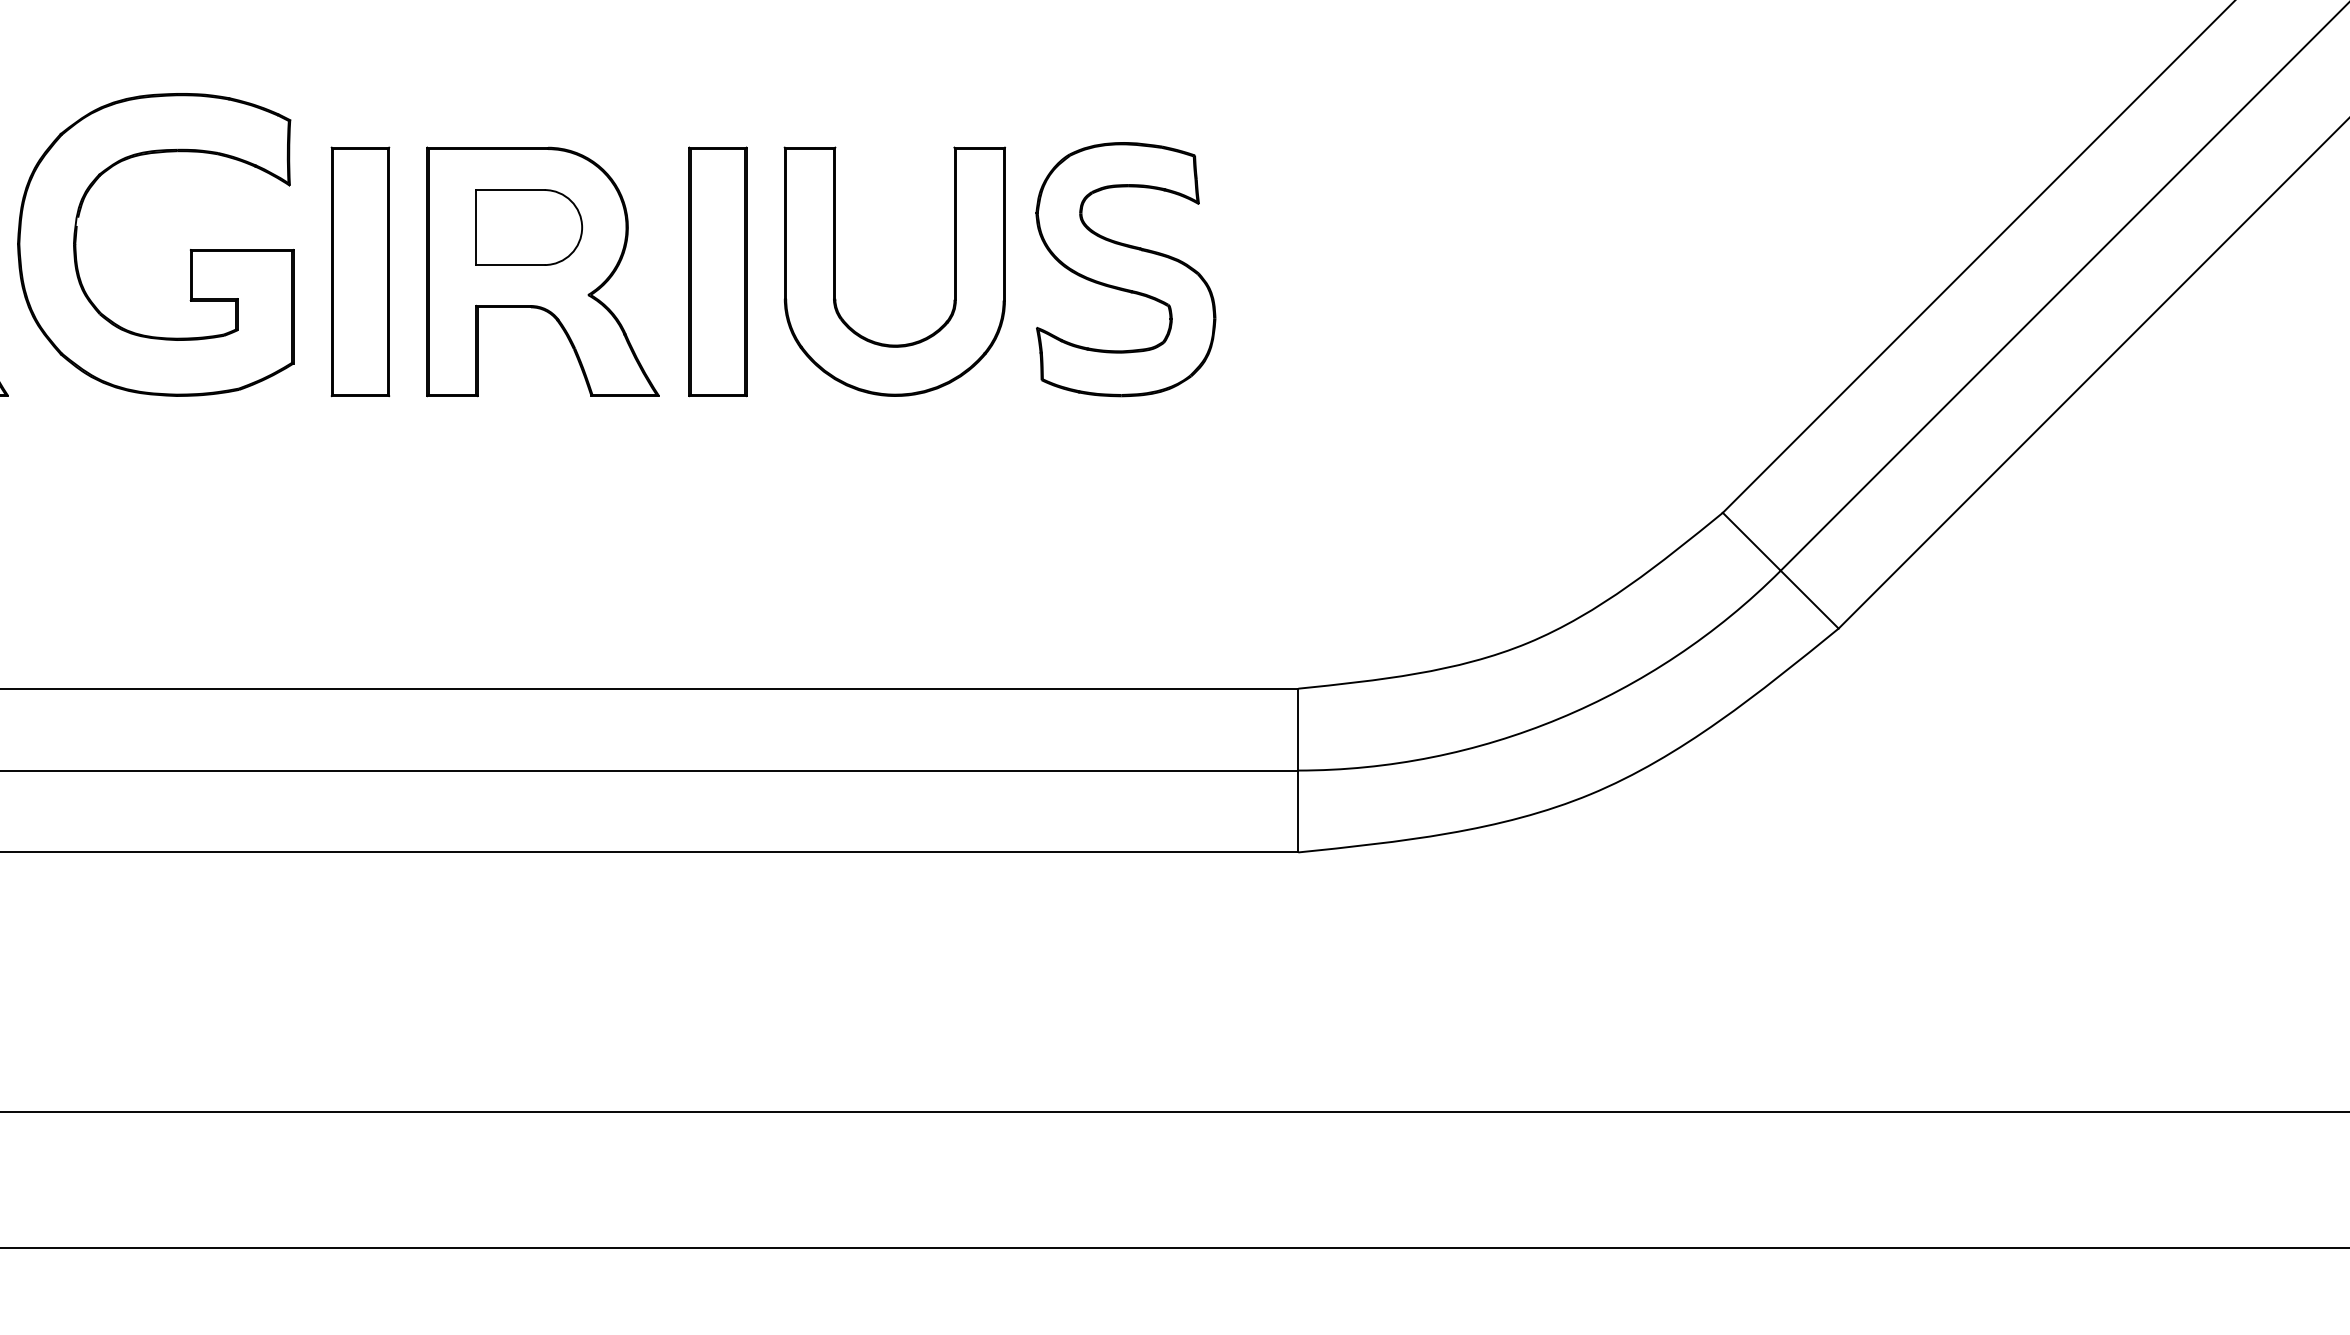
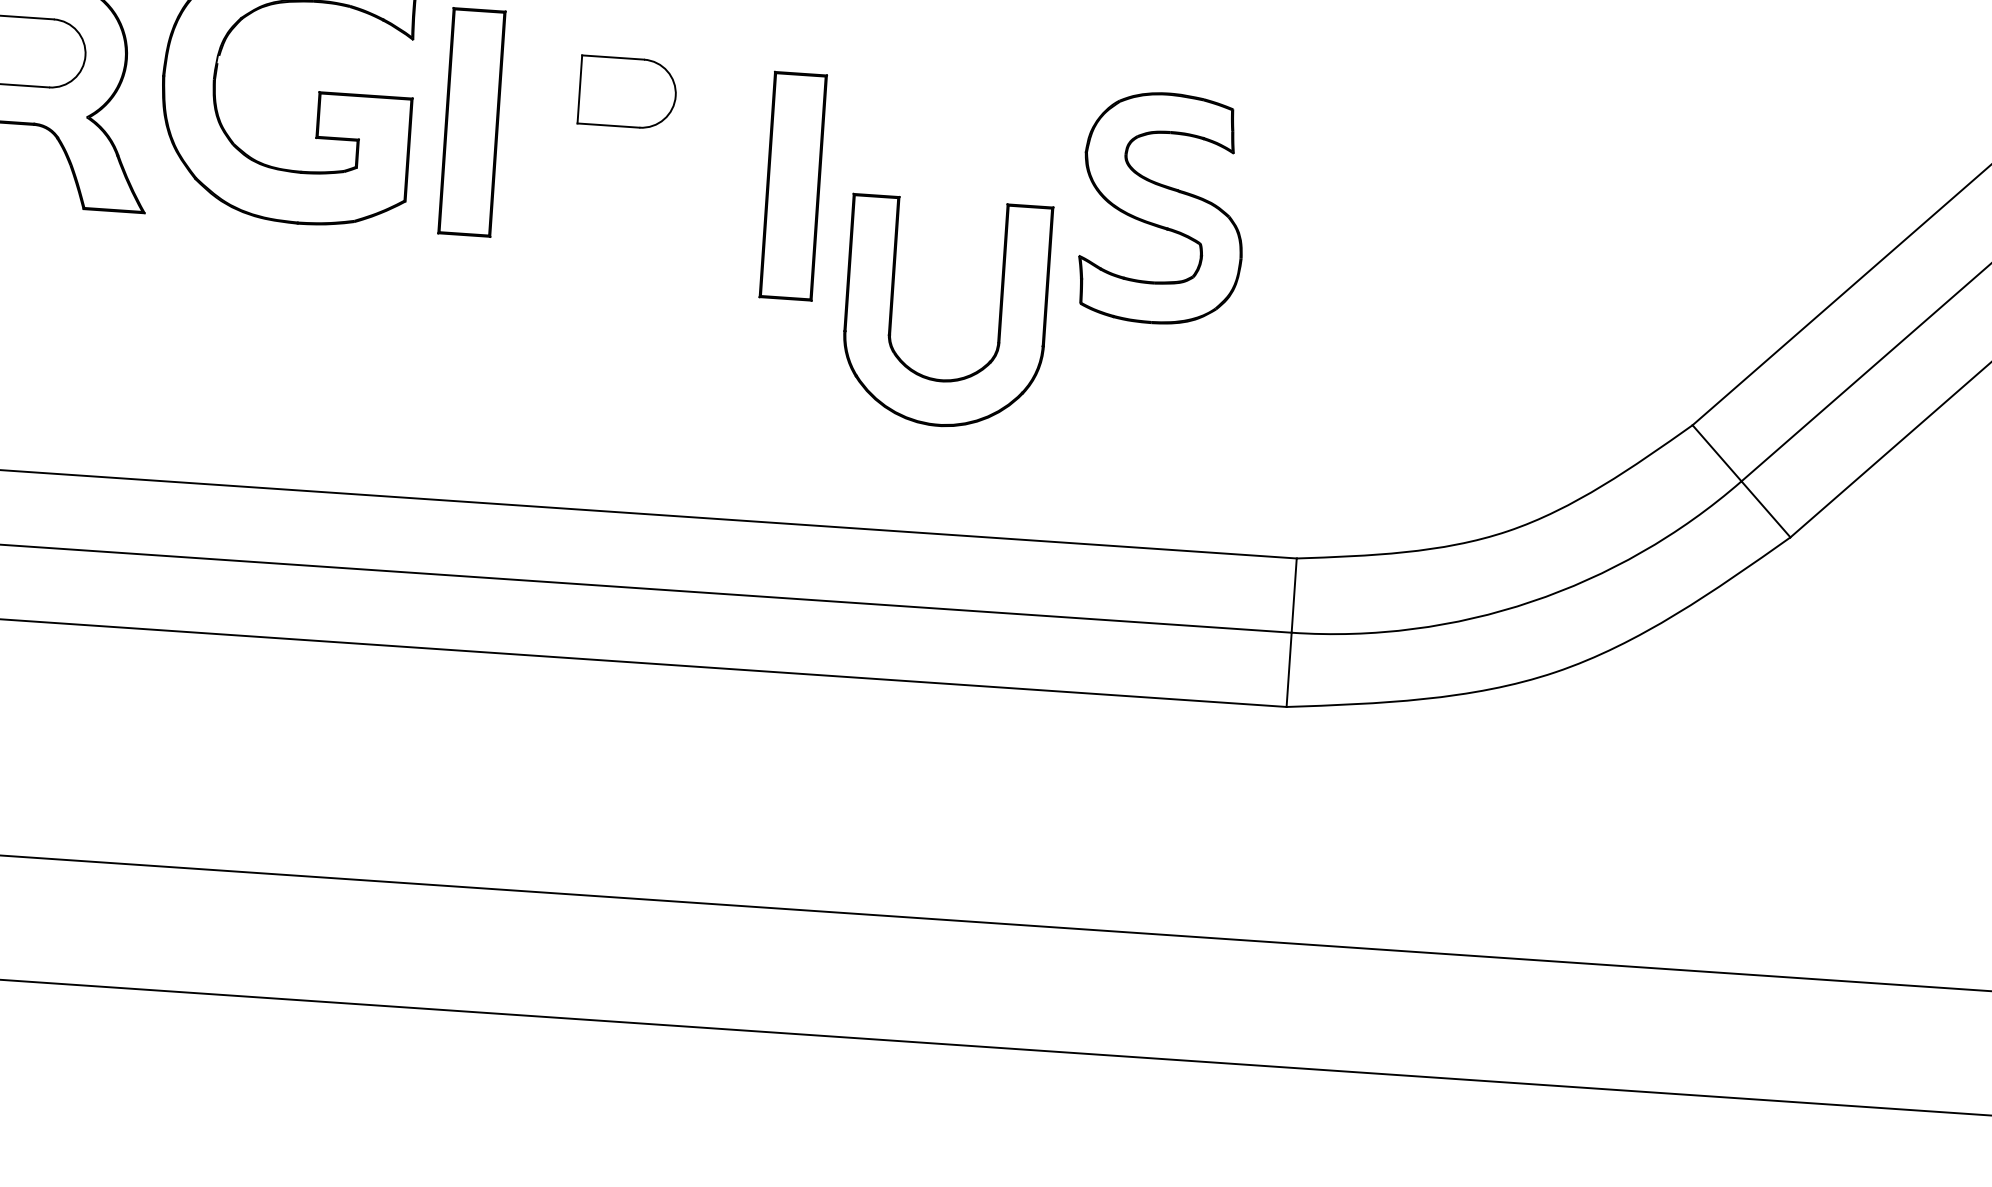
part: (1125, 269) -> (1163, 208), moved
part: (542, 271) -> (637, 133), removed
part: (717, 271) -> (792, 185), moved
part: (835, 271) -> (892, 309), moved

